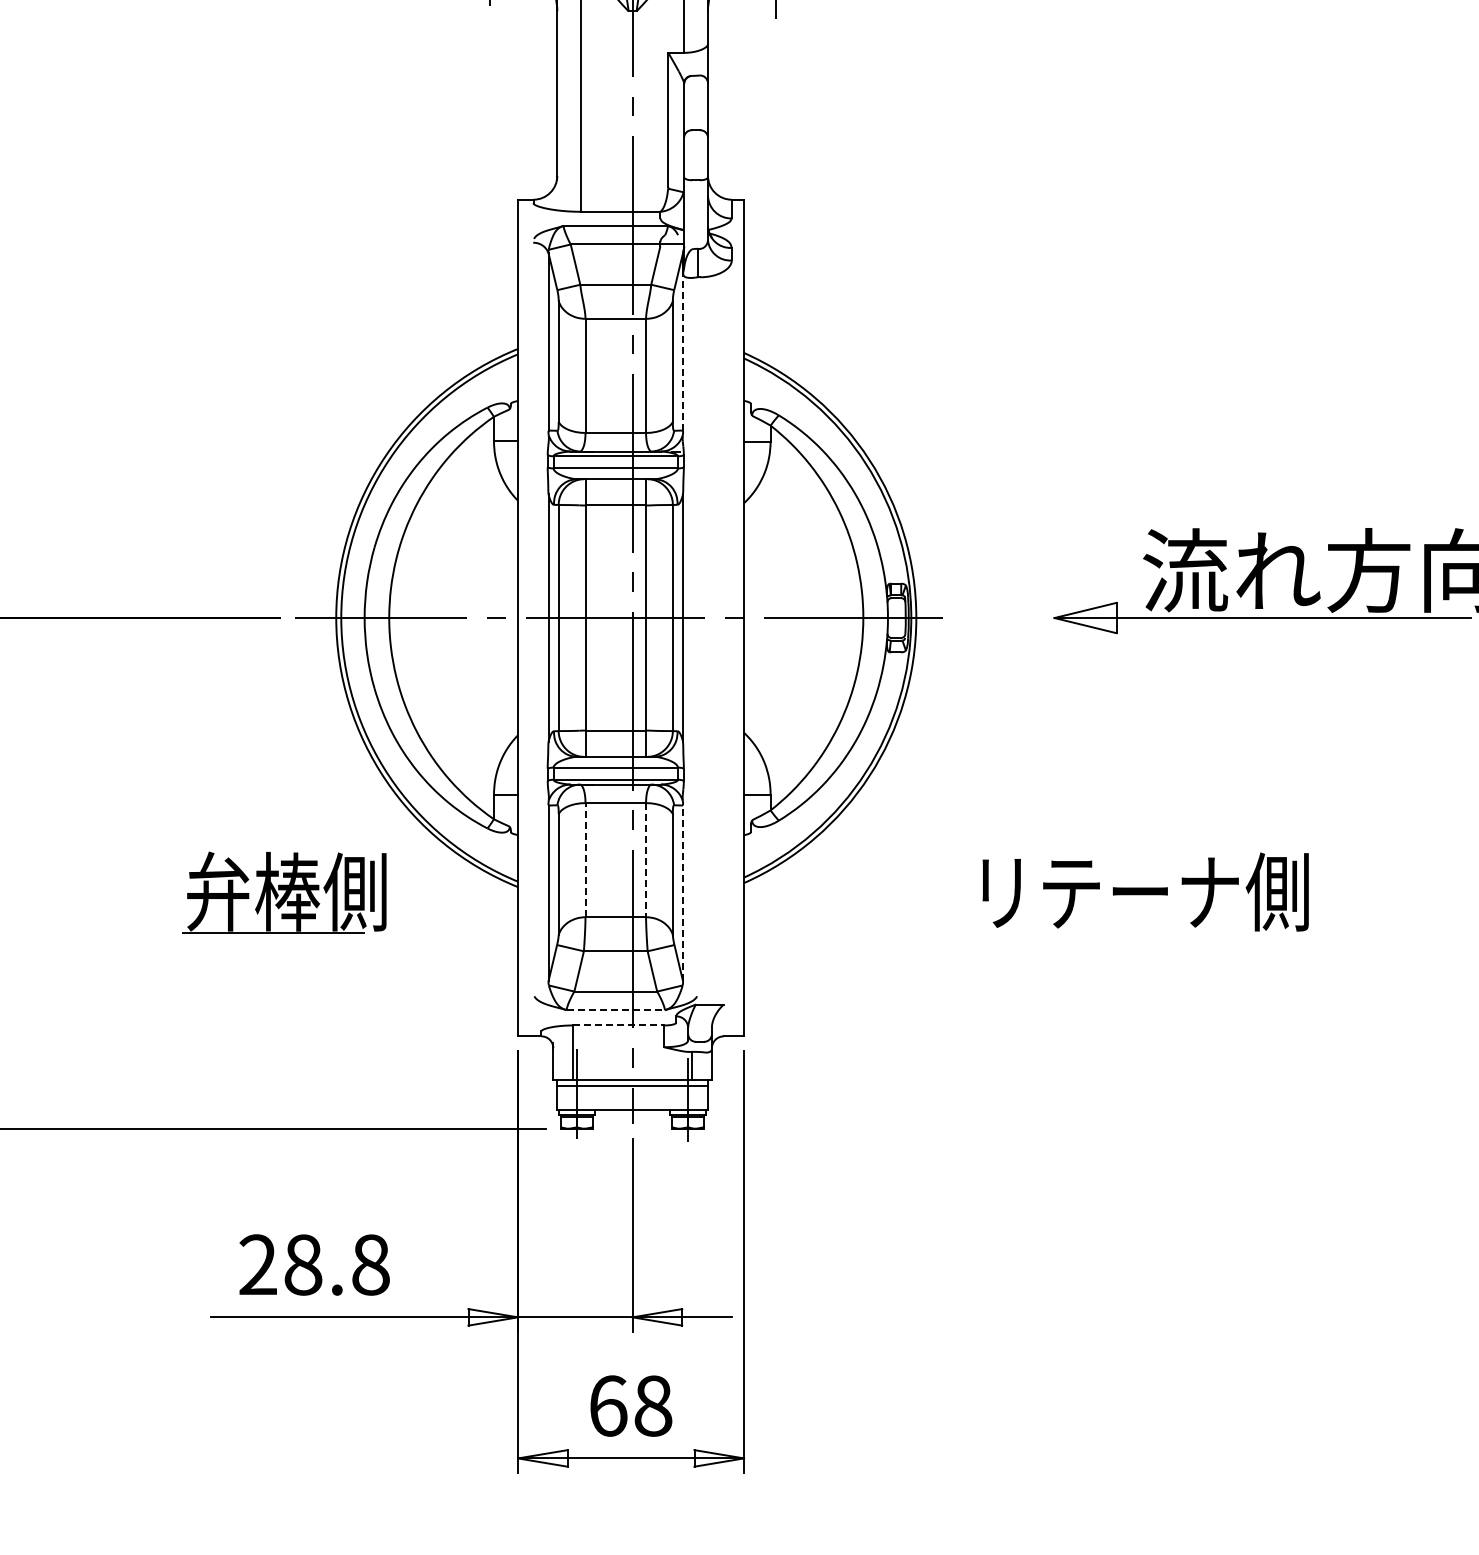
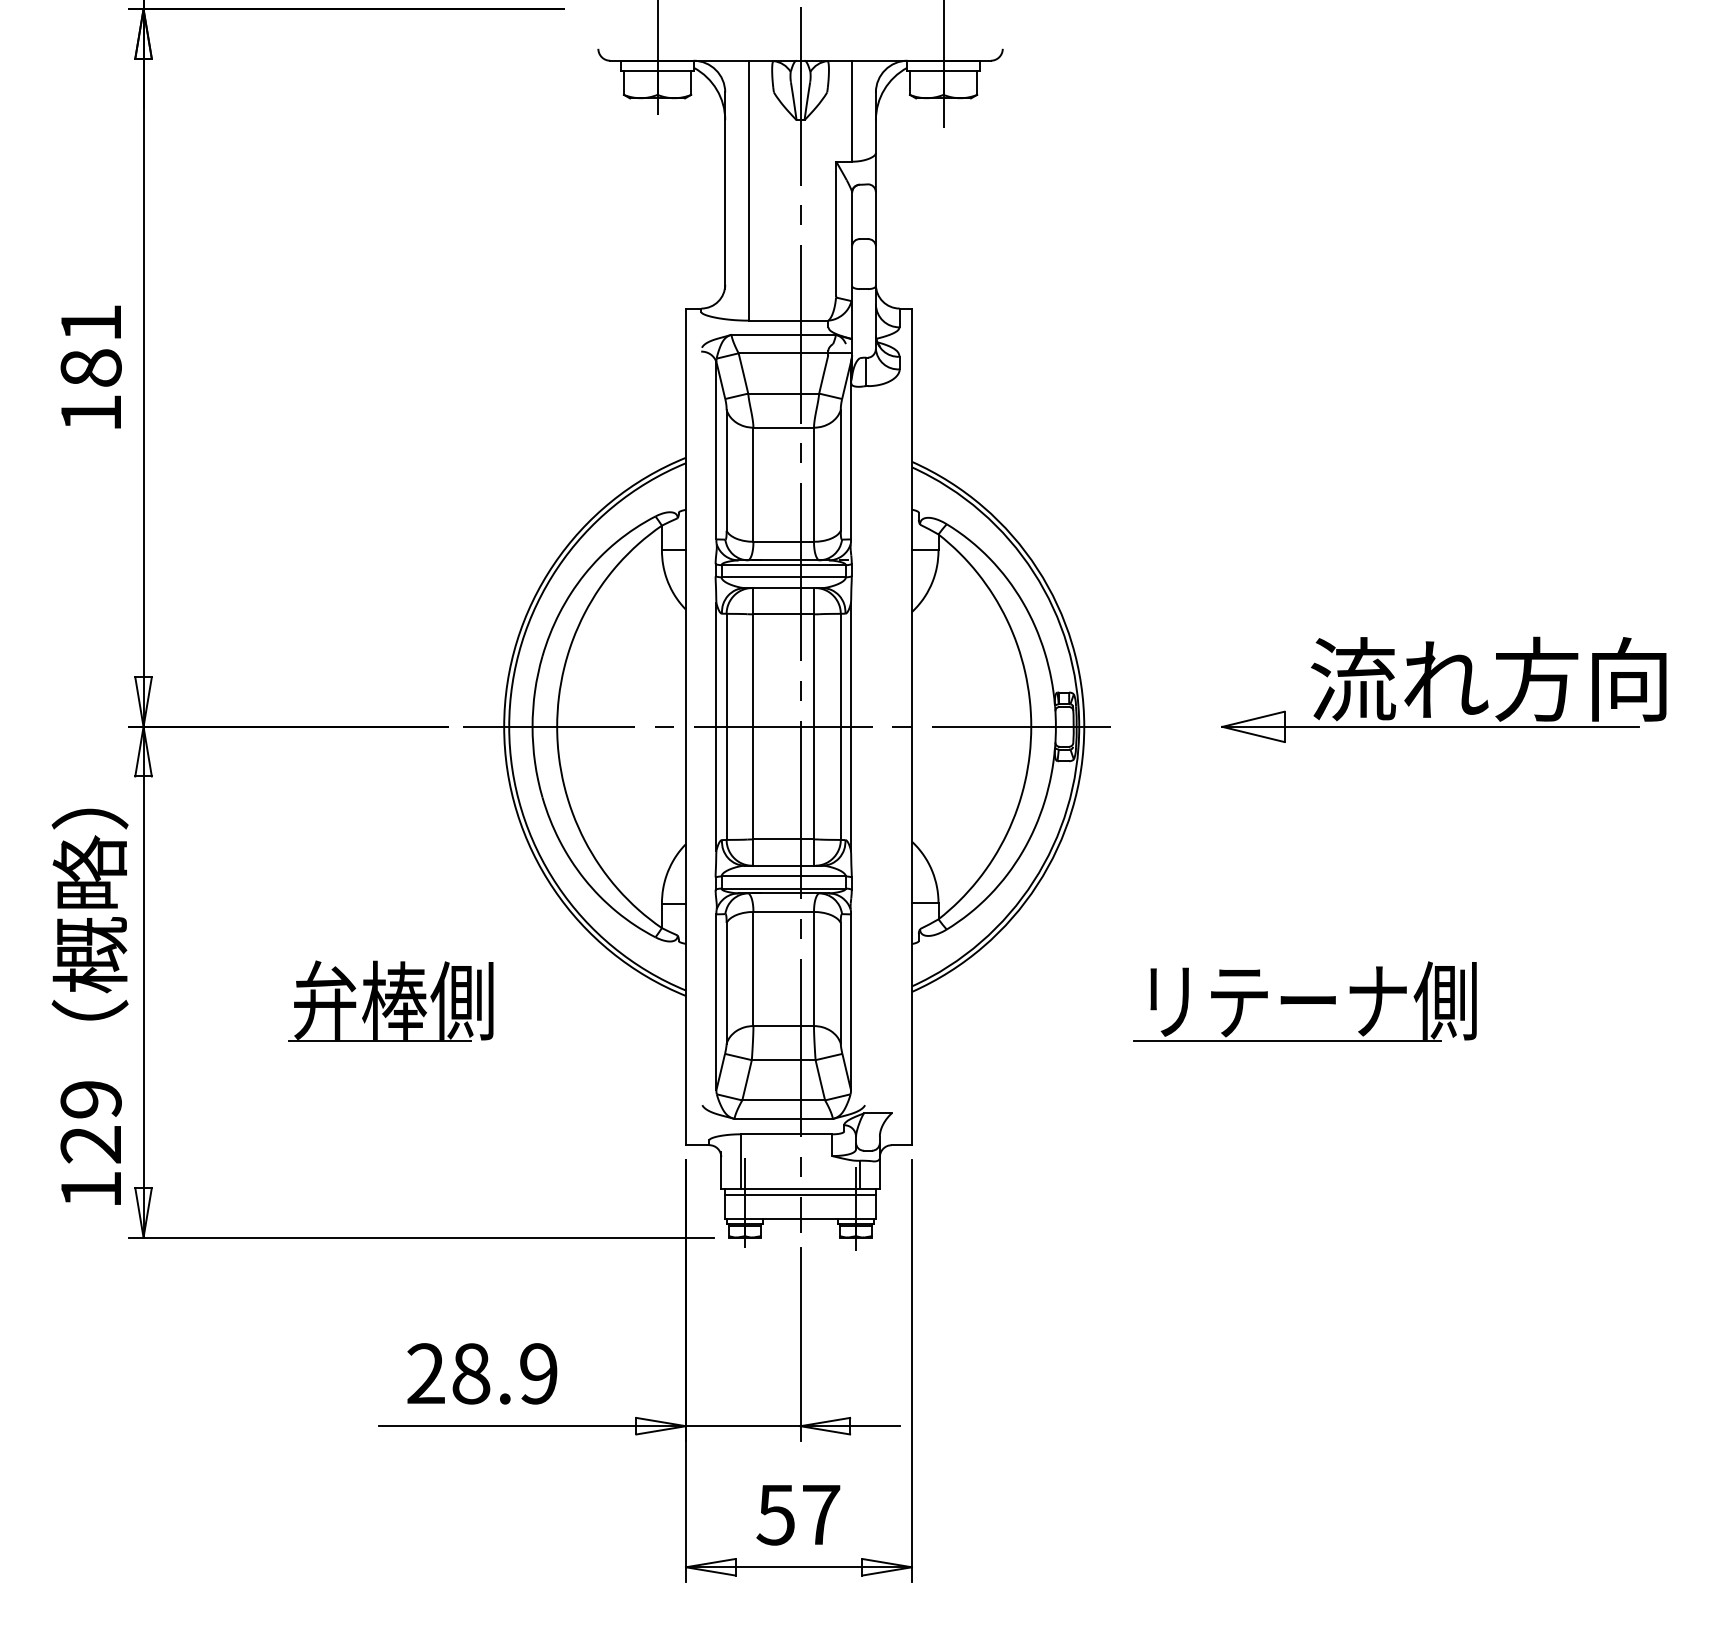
line: (682, 341) -> (850, 450), dashed -> solid
line: (585, 859) -> (753, 968), dashed -> solid
line: (645, 860) -> (813, 969), dashed -> solid
part: (283, 891) -> (390, 1000), moved
line: (682, 893) -> (850, 1002), dashed -> solid
line: (1119, 932) -> (1287, 1041), added
line: (616, 1010) -> (784, 1119), dashed -> solid
line: (618, 1025) -> (786, 1134), dashed -> solid
text: (370, 1264) -> (538, 1373), 28.8 -> 28.9
text: (630, 1405) -> (798, 1514), 68 -> 57

